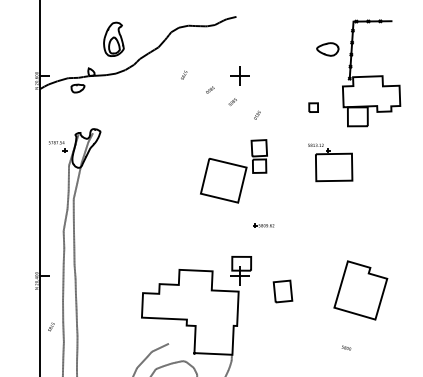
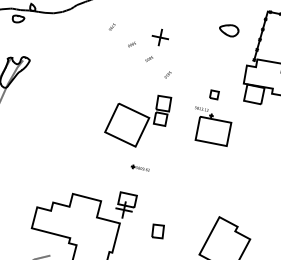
part: (327, 49) -> (228, 30), moved
part: (313, 107) -> (214, 94), moved
part: (330, 162) -> (211, 126), moved
part: (263, 225) -> (140, 168), moved
part: (282, 291) -> (157, 231), size x0.71

